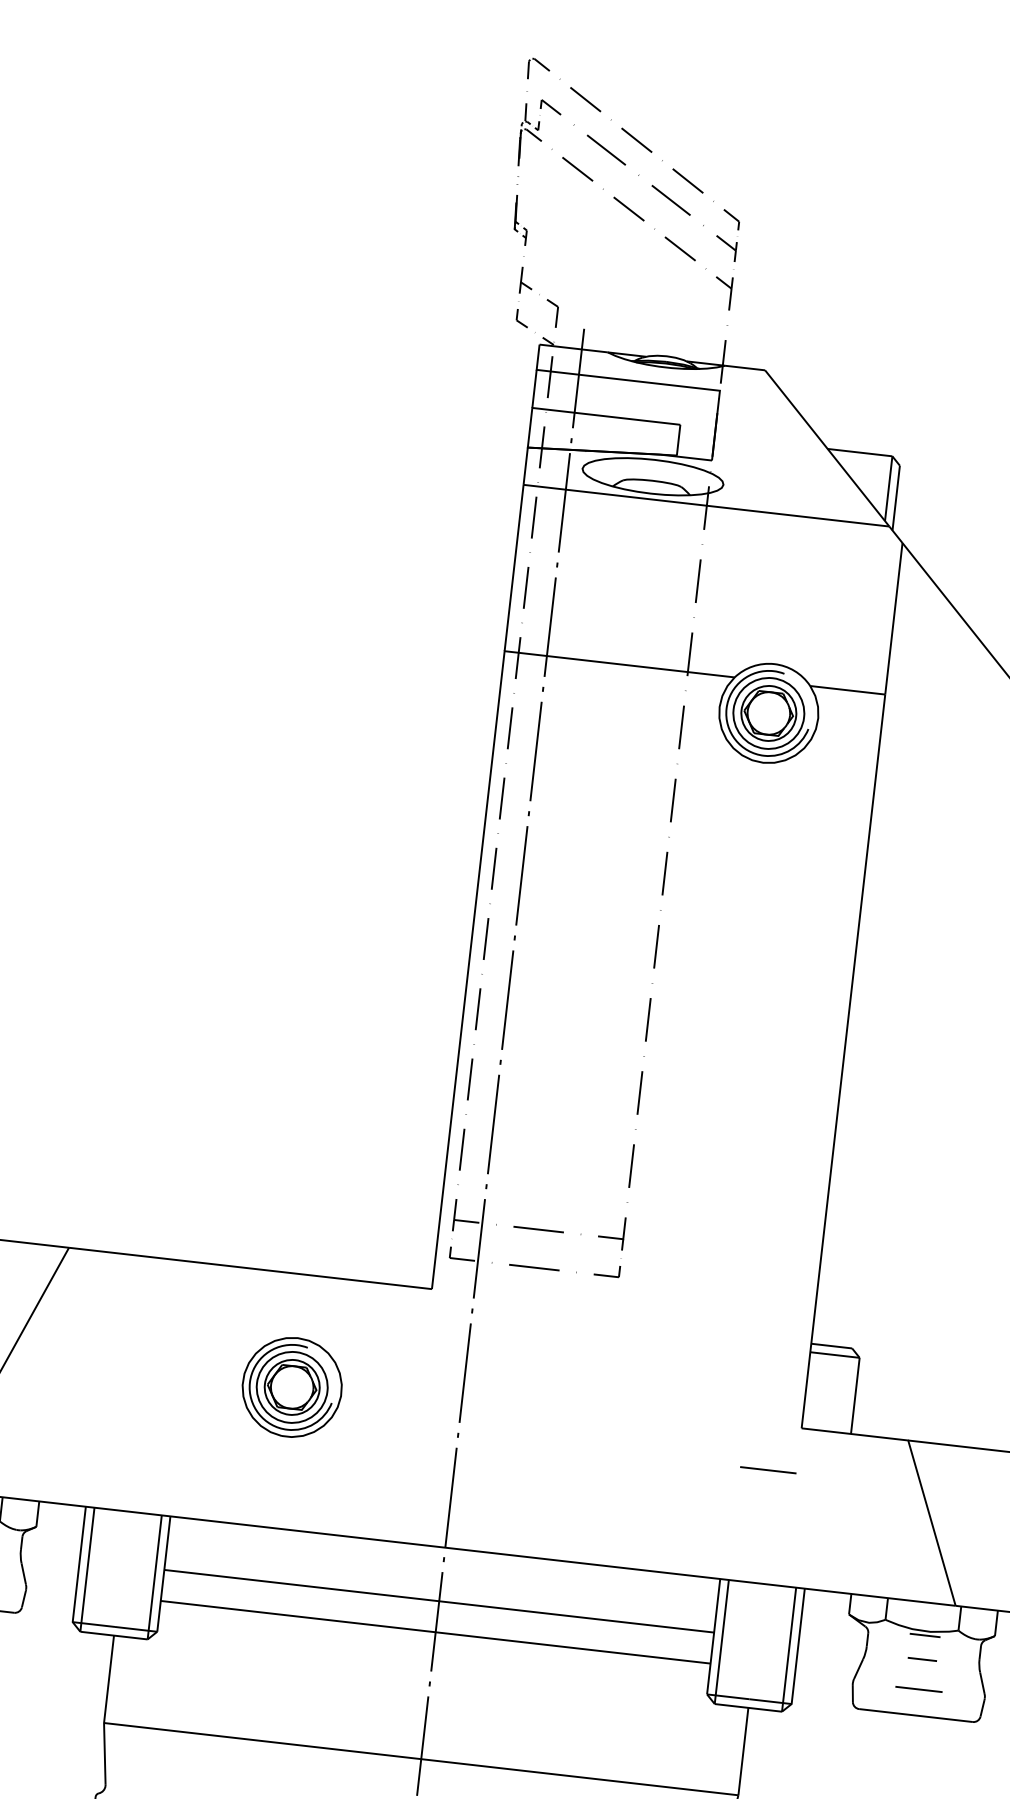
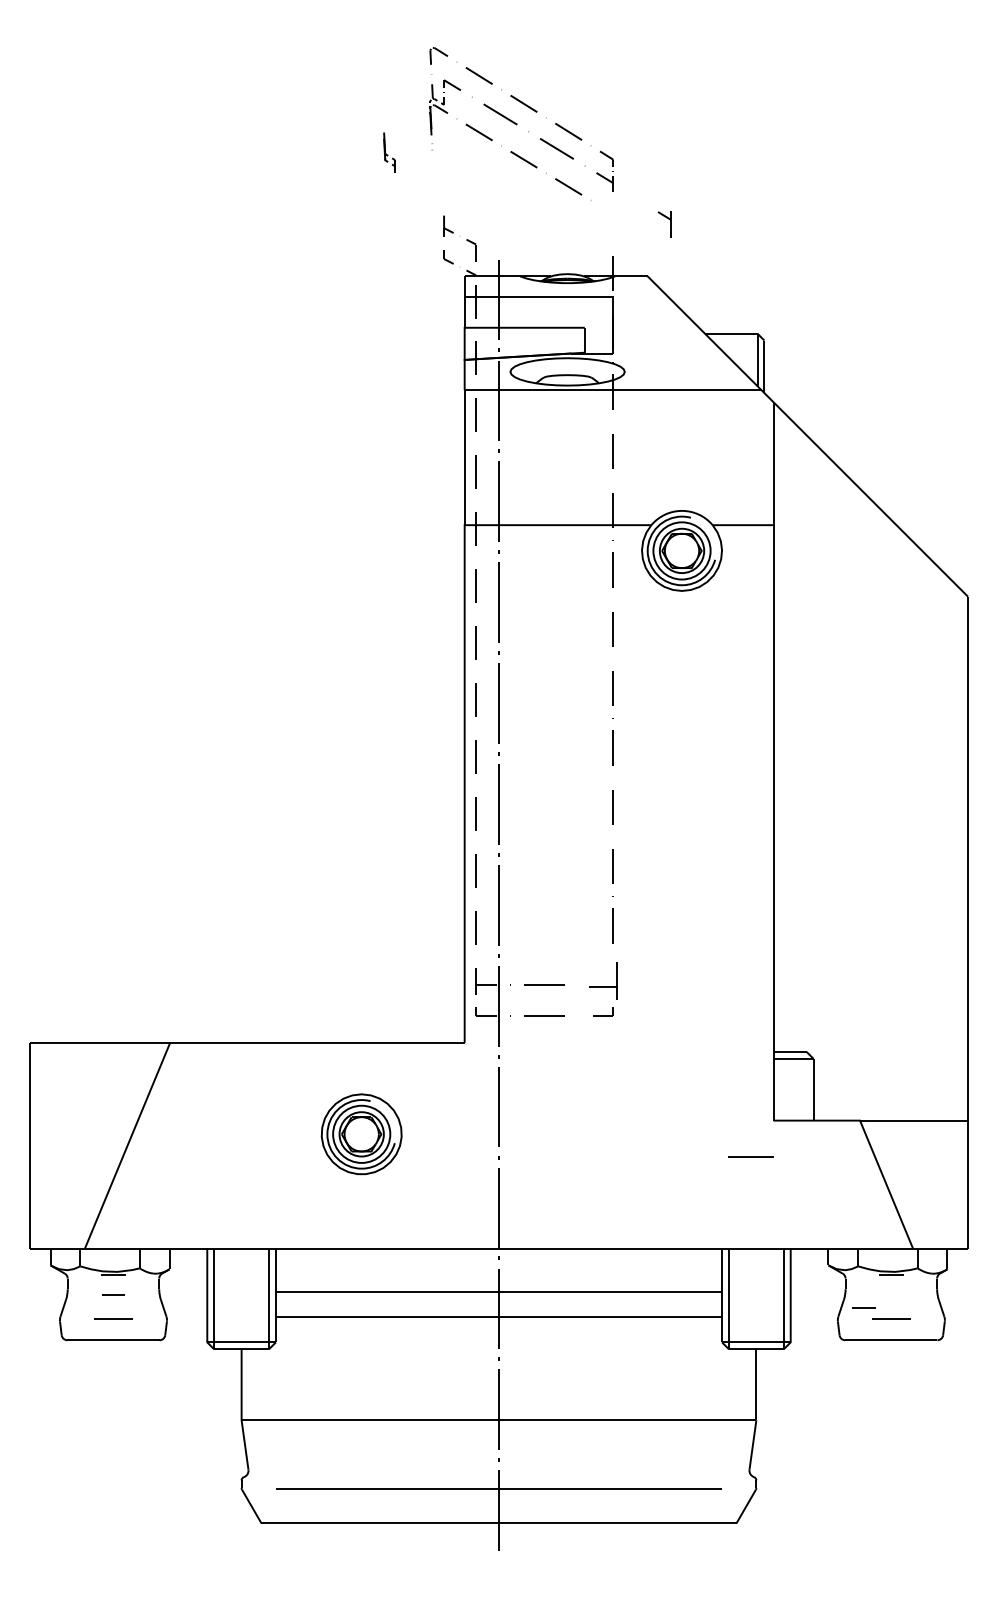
part: (521, 220) -> (389, 152), moved
part: (722, 293) -> (664, 224), moved
part: (611, 1233) -> (603, 981), size x1.4
line: (921, 1659) -> (863, 1307), moved

